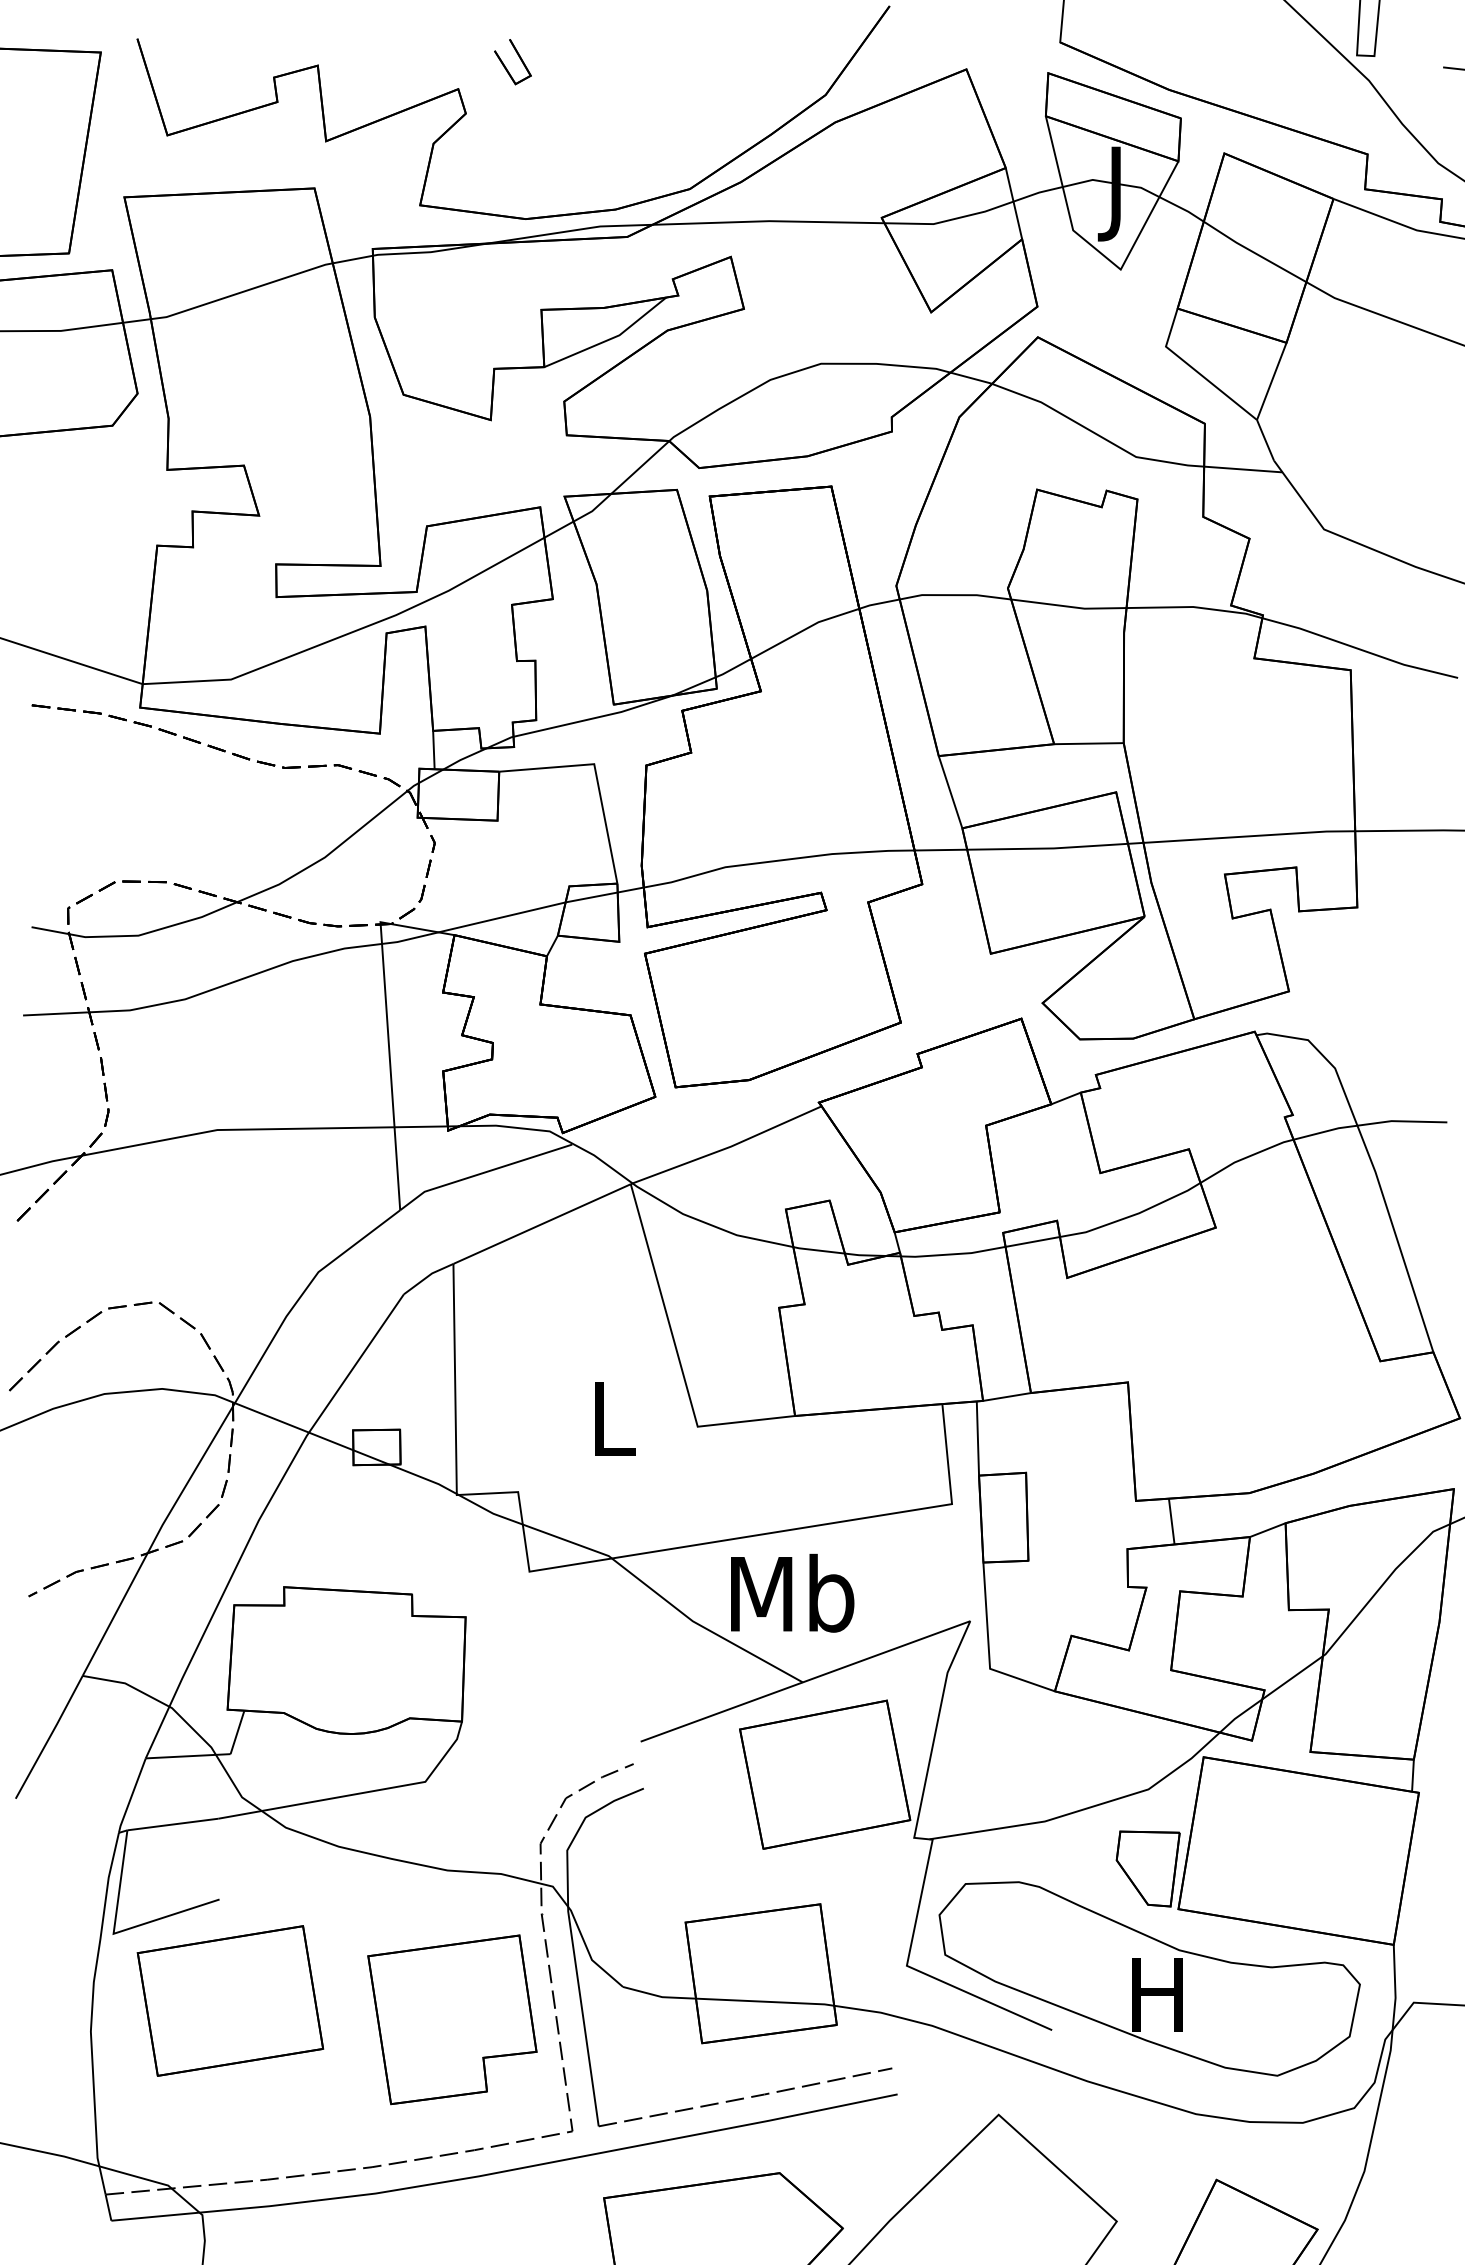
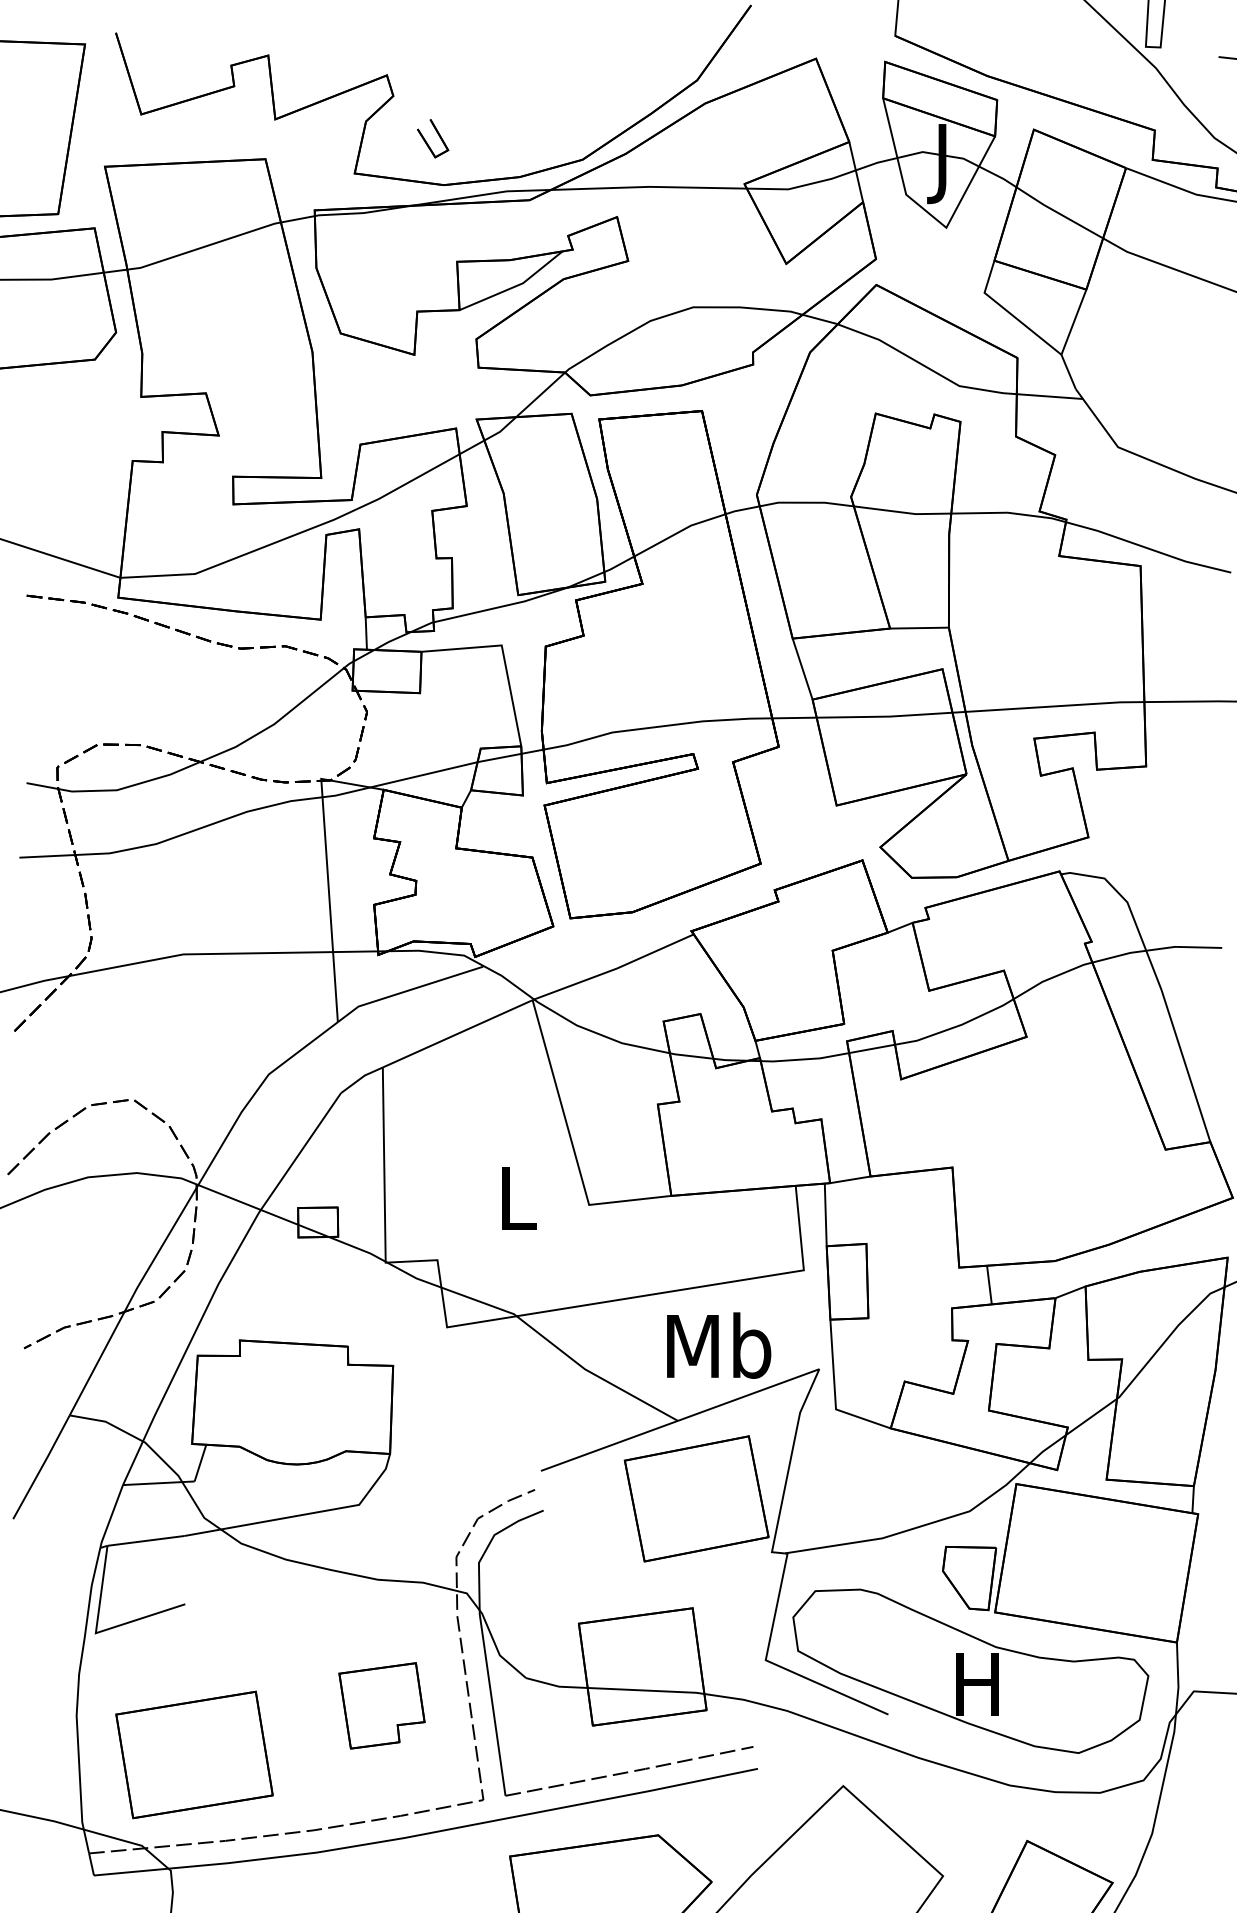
part: (505, 65) -> (426, 141), moved
text: (792, 1592) -> (718, 1344), moved
part: (230, 2000) -> (194, 1754), moved
part: (452, 2019) -> (382, 1705), size x0.6

